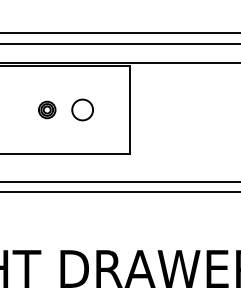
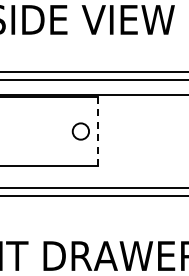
part: (46, 109) -> (32, 131), removed
circle: (82, 109) -> (80, 131), moved
line: (129, 109) -> (97, 131), solid -> dashed

